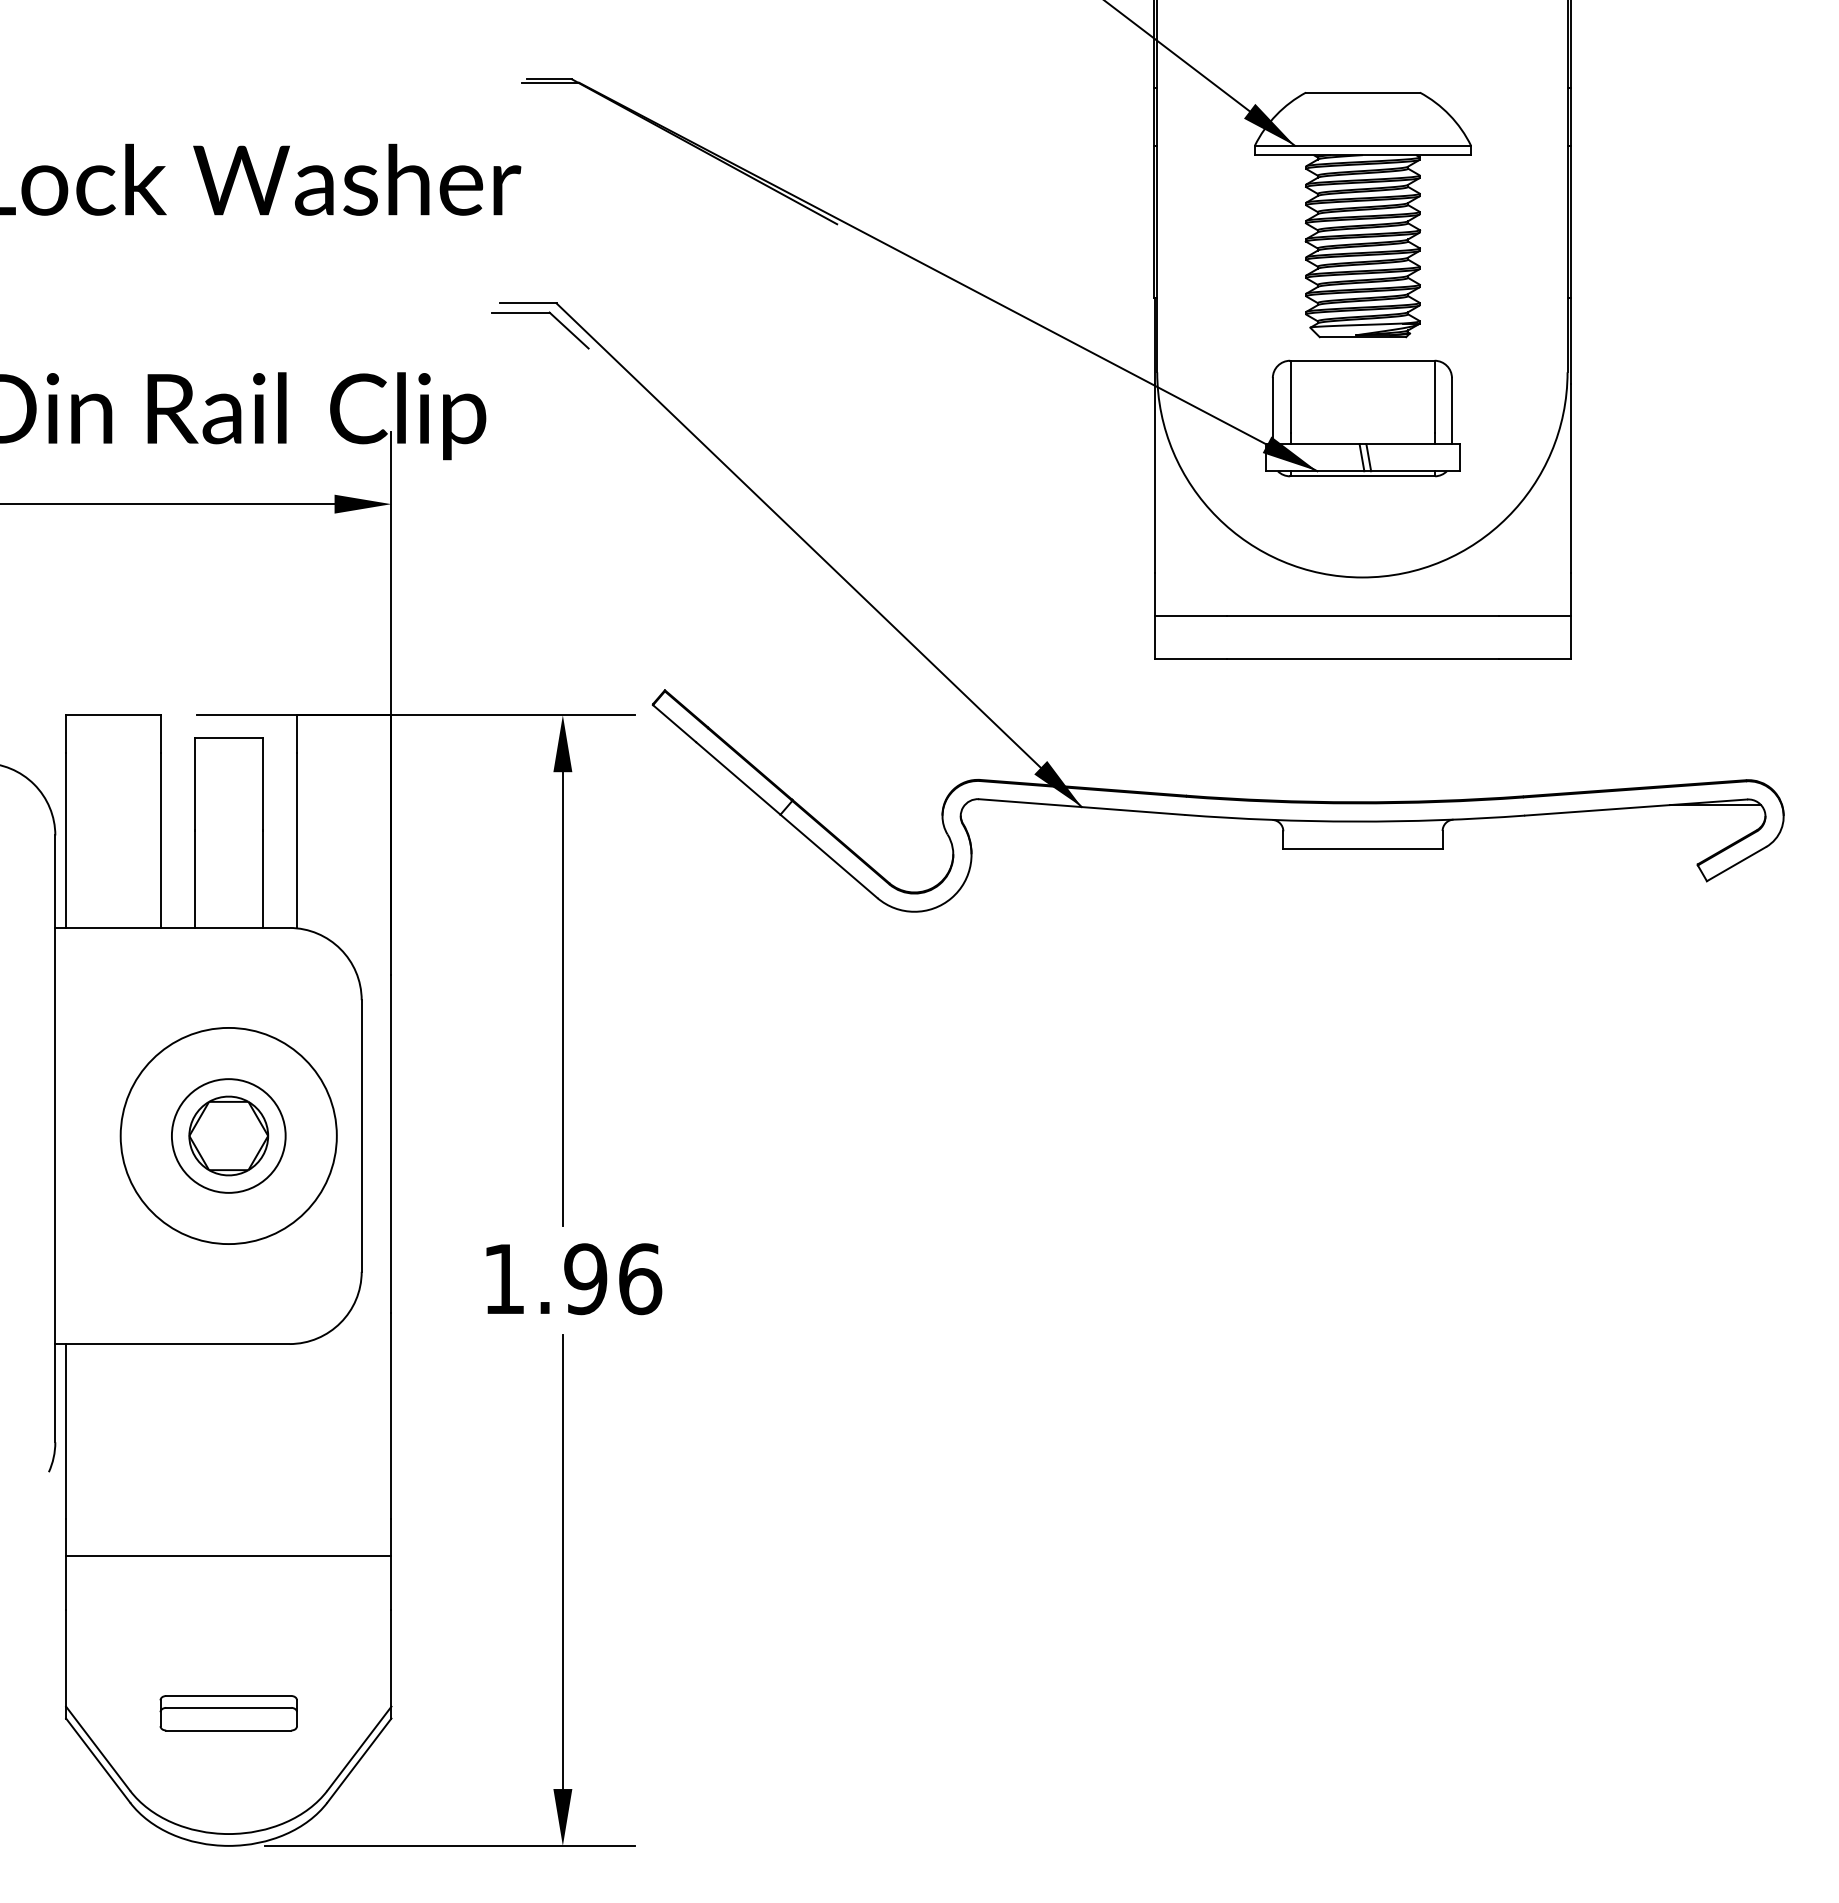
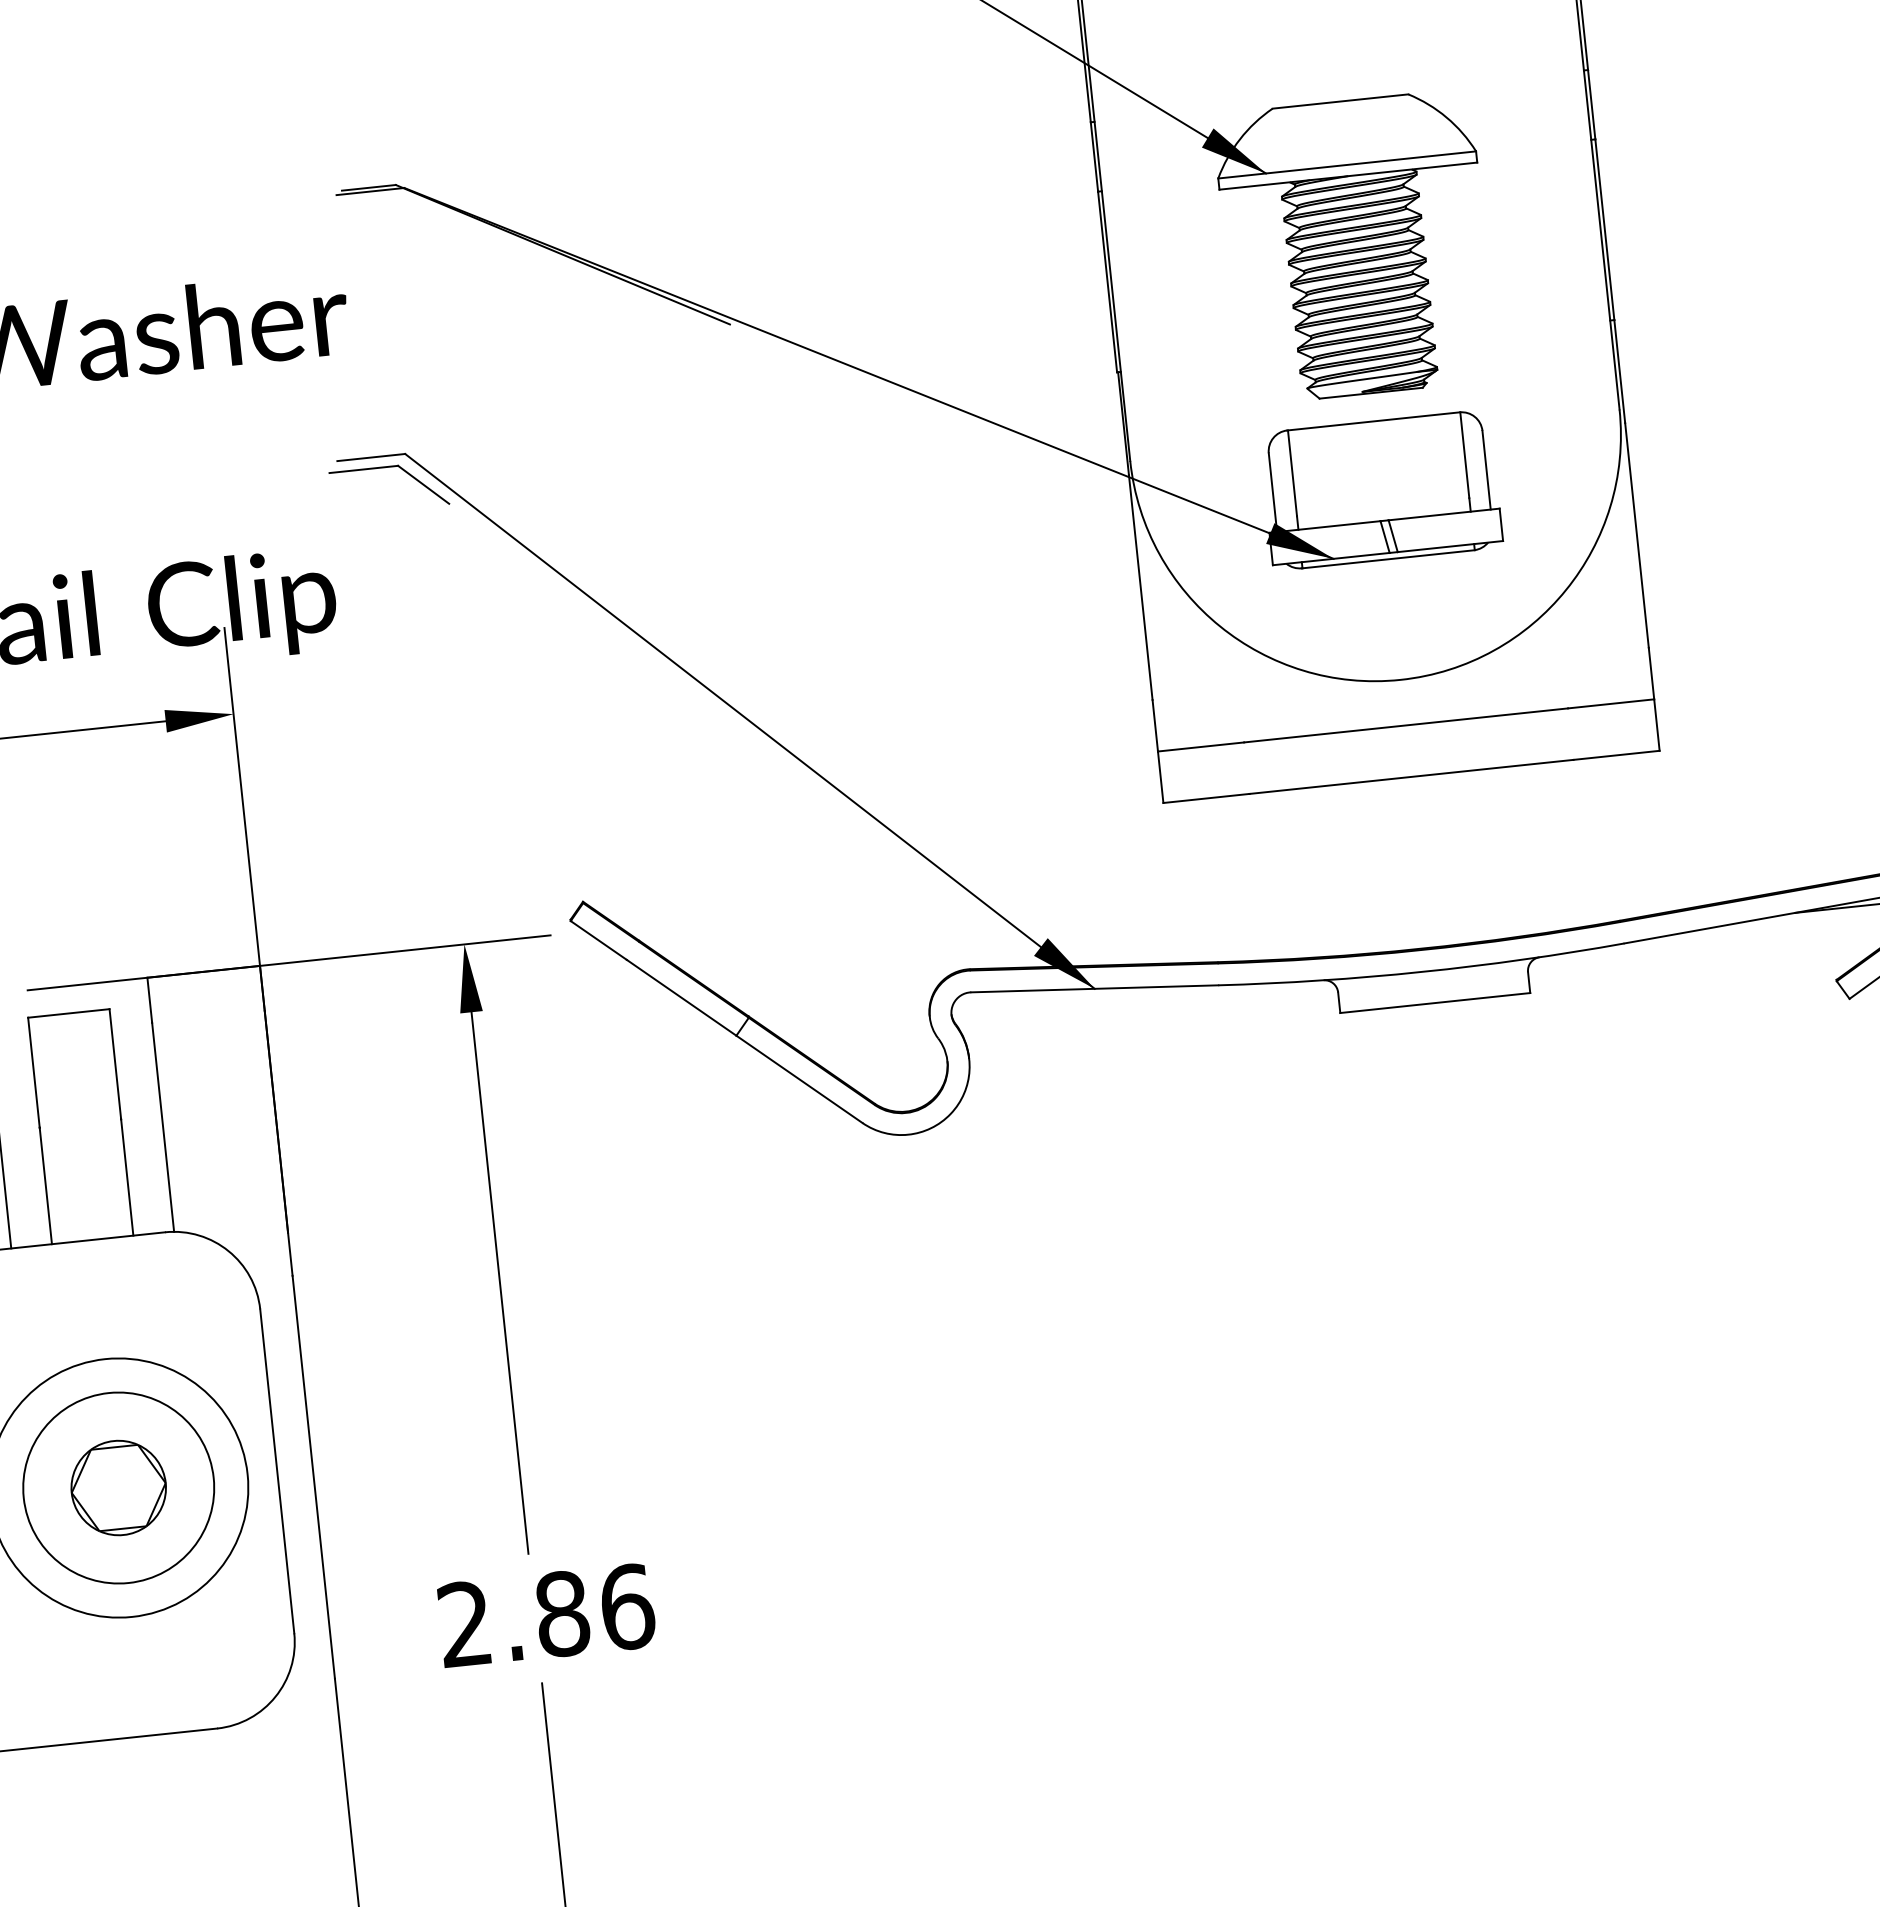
circle: (228, 1135) -> (118, 1487), size x1.4
text: (545, 1279) -> (514, 1619), 1.96 -> 2.86

